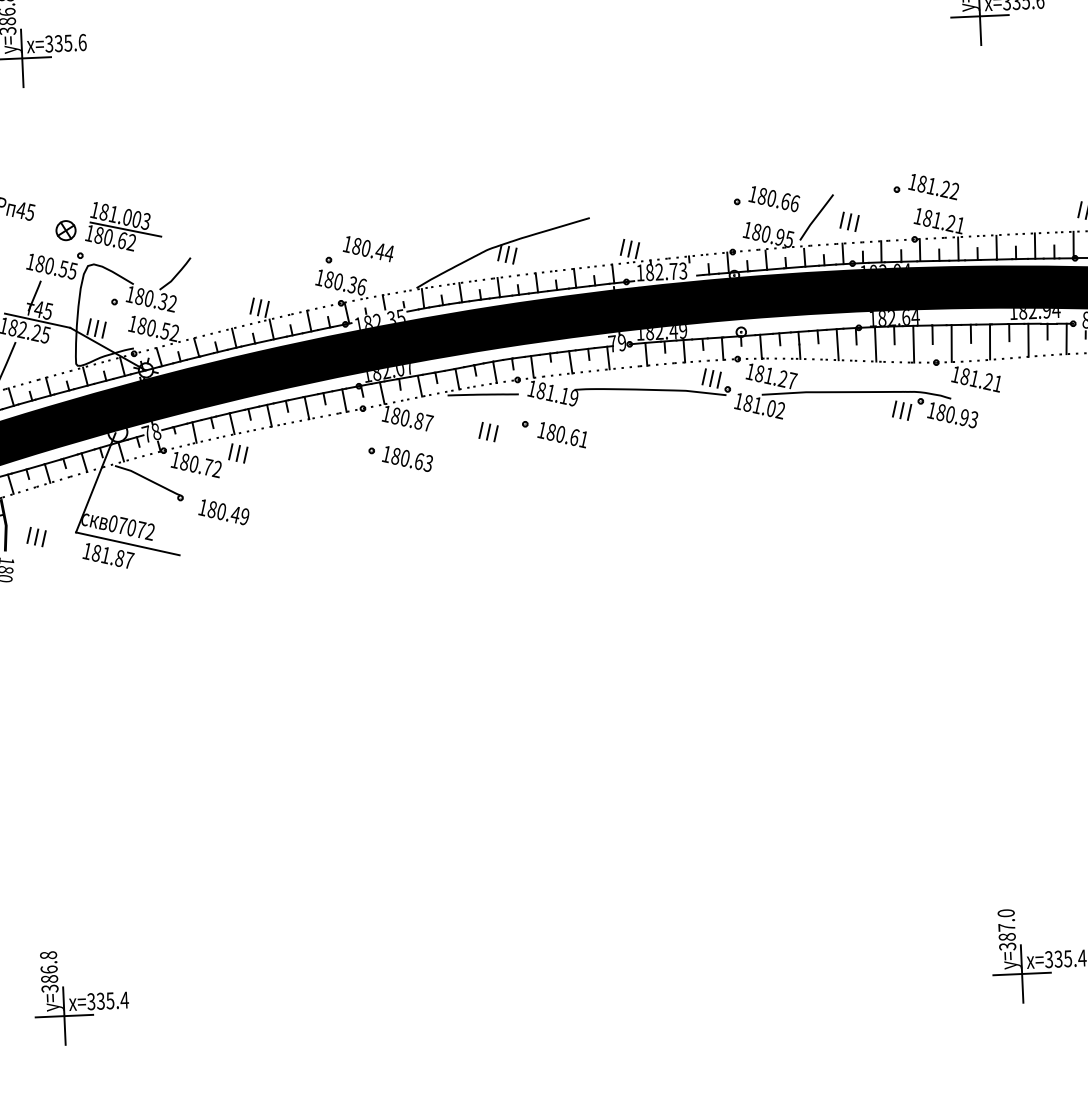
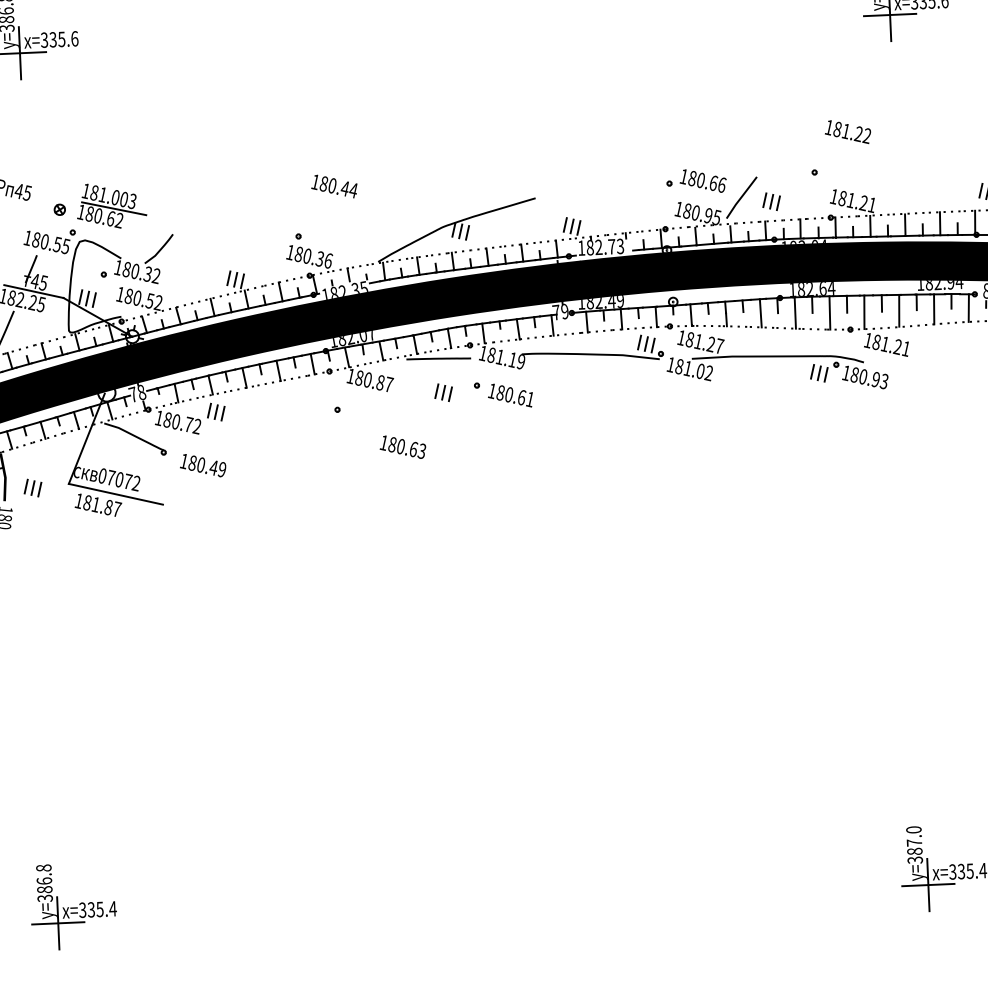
text: (933, 186) -> (847, 131), moved
part: (65, 230) -> (59, 209), size x0.6
text: (368, 249) -> (334, 186), moved
text: (406, 458) -> (402, 446), moved

